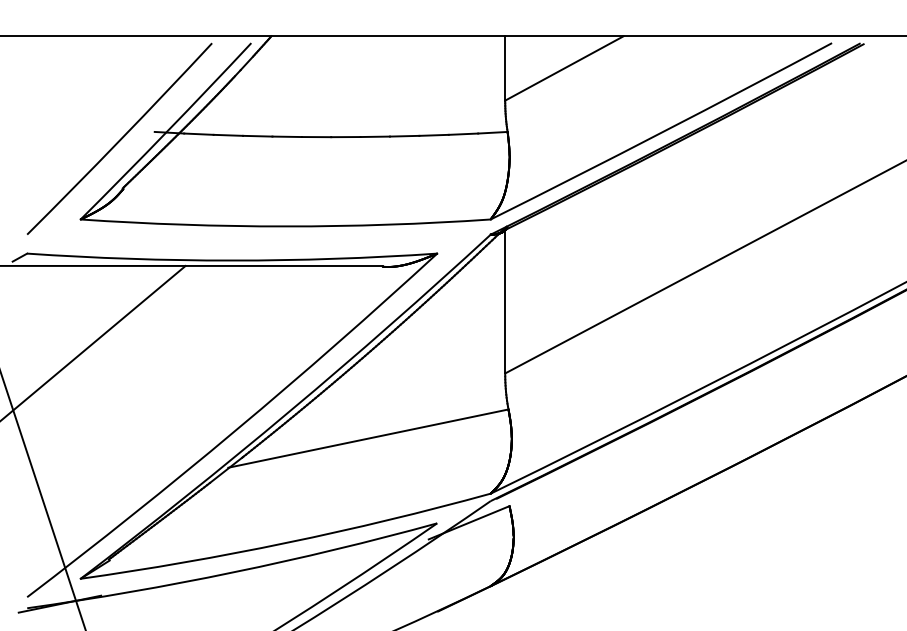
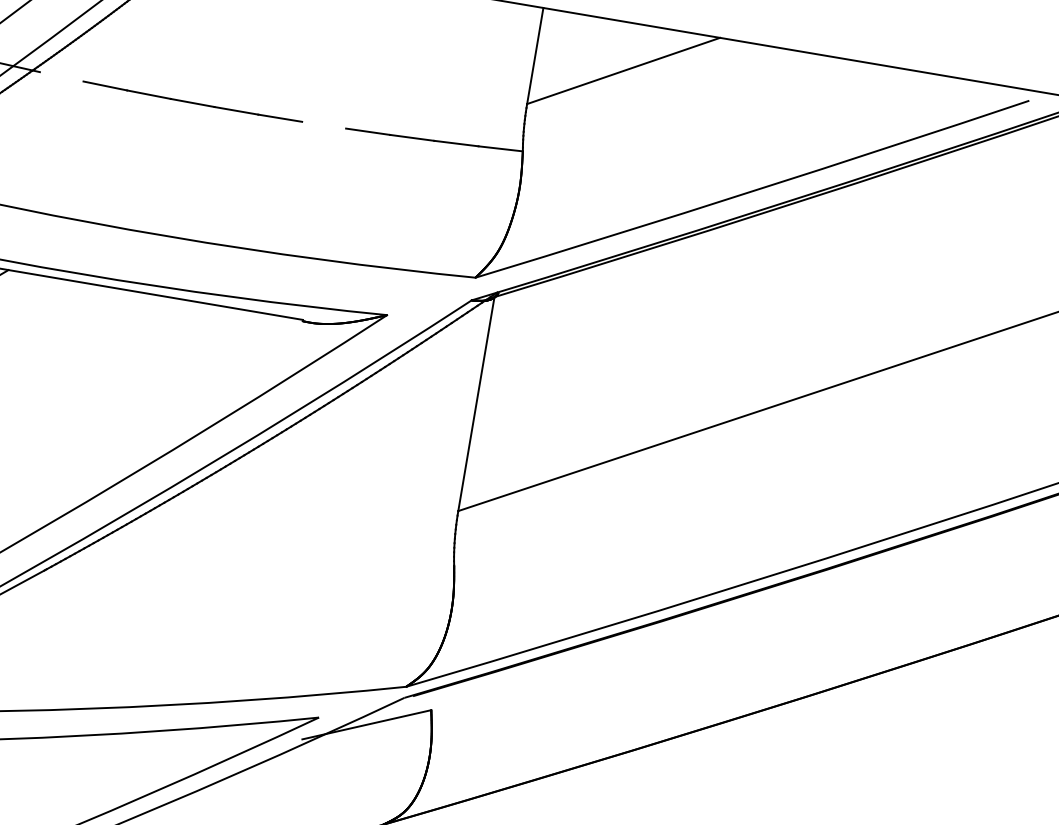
line: (198, 133) -> (61, 75), removed
line: (374, 136) -> (323, 124), removed
line: (368, 438) -> (237, 573), removed

